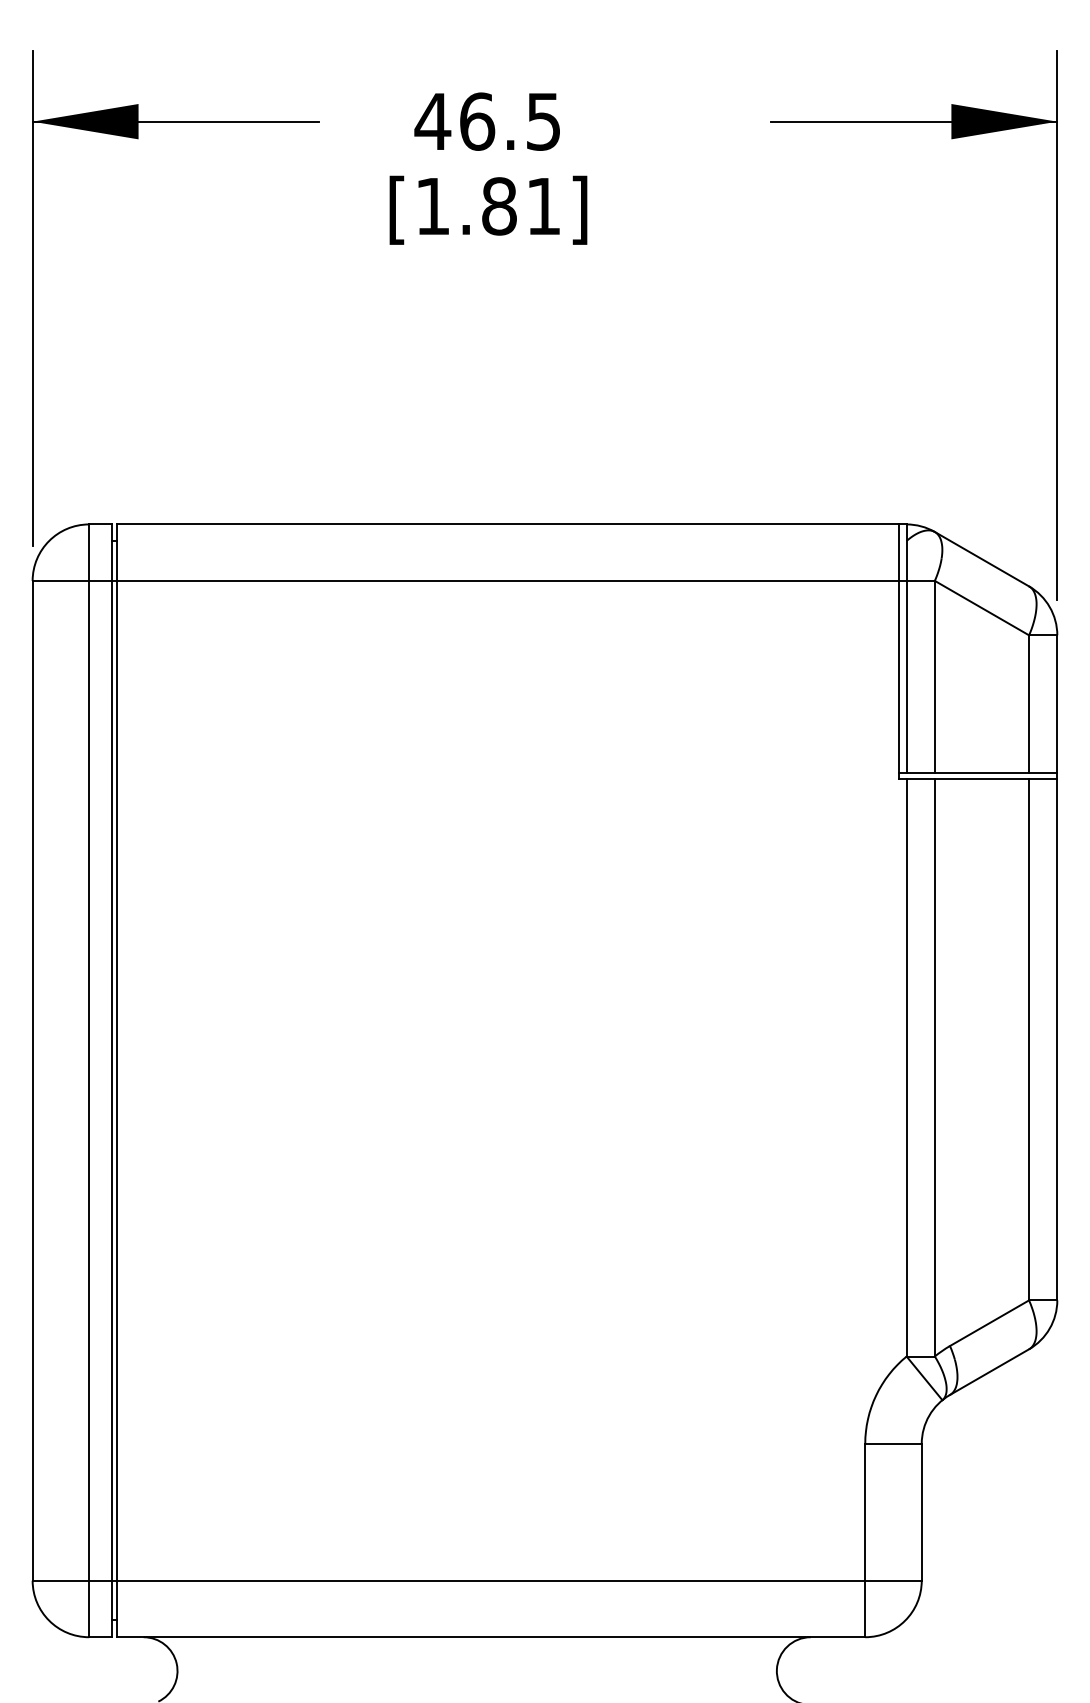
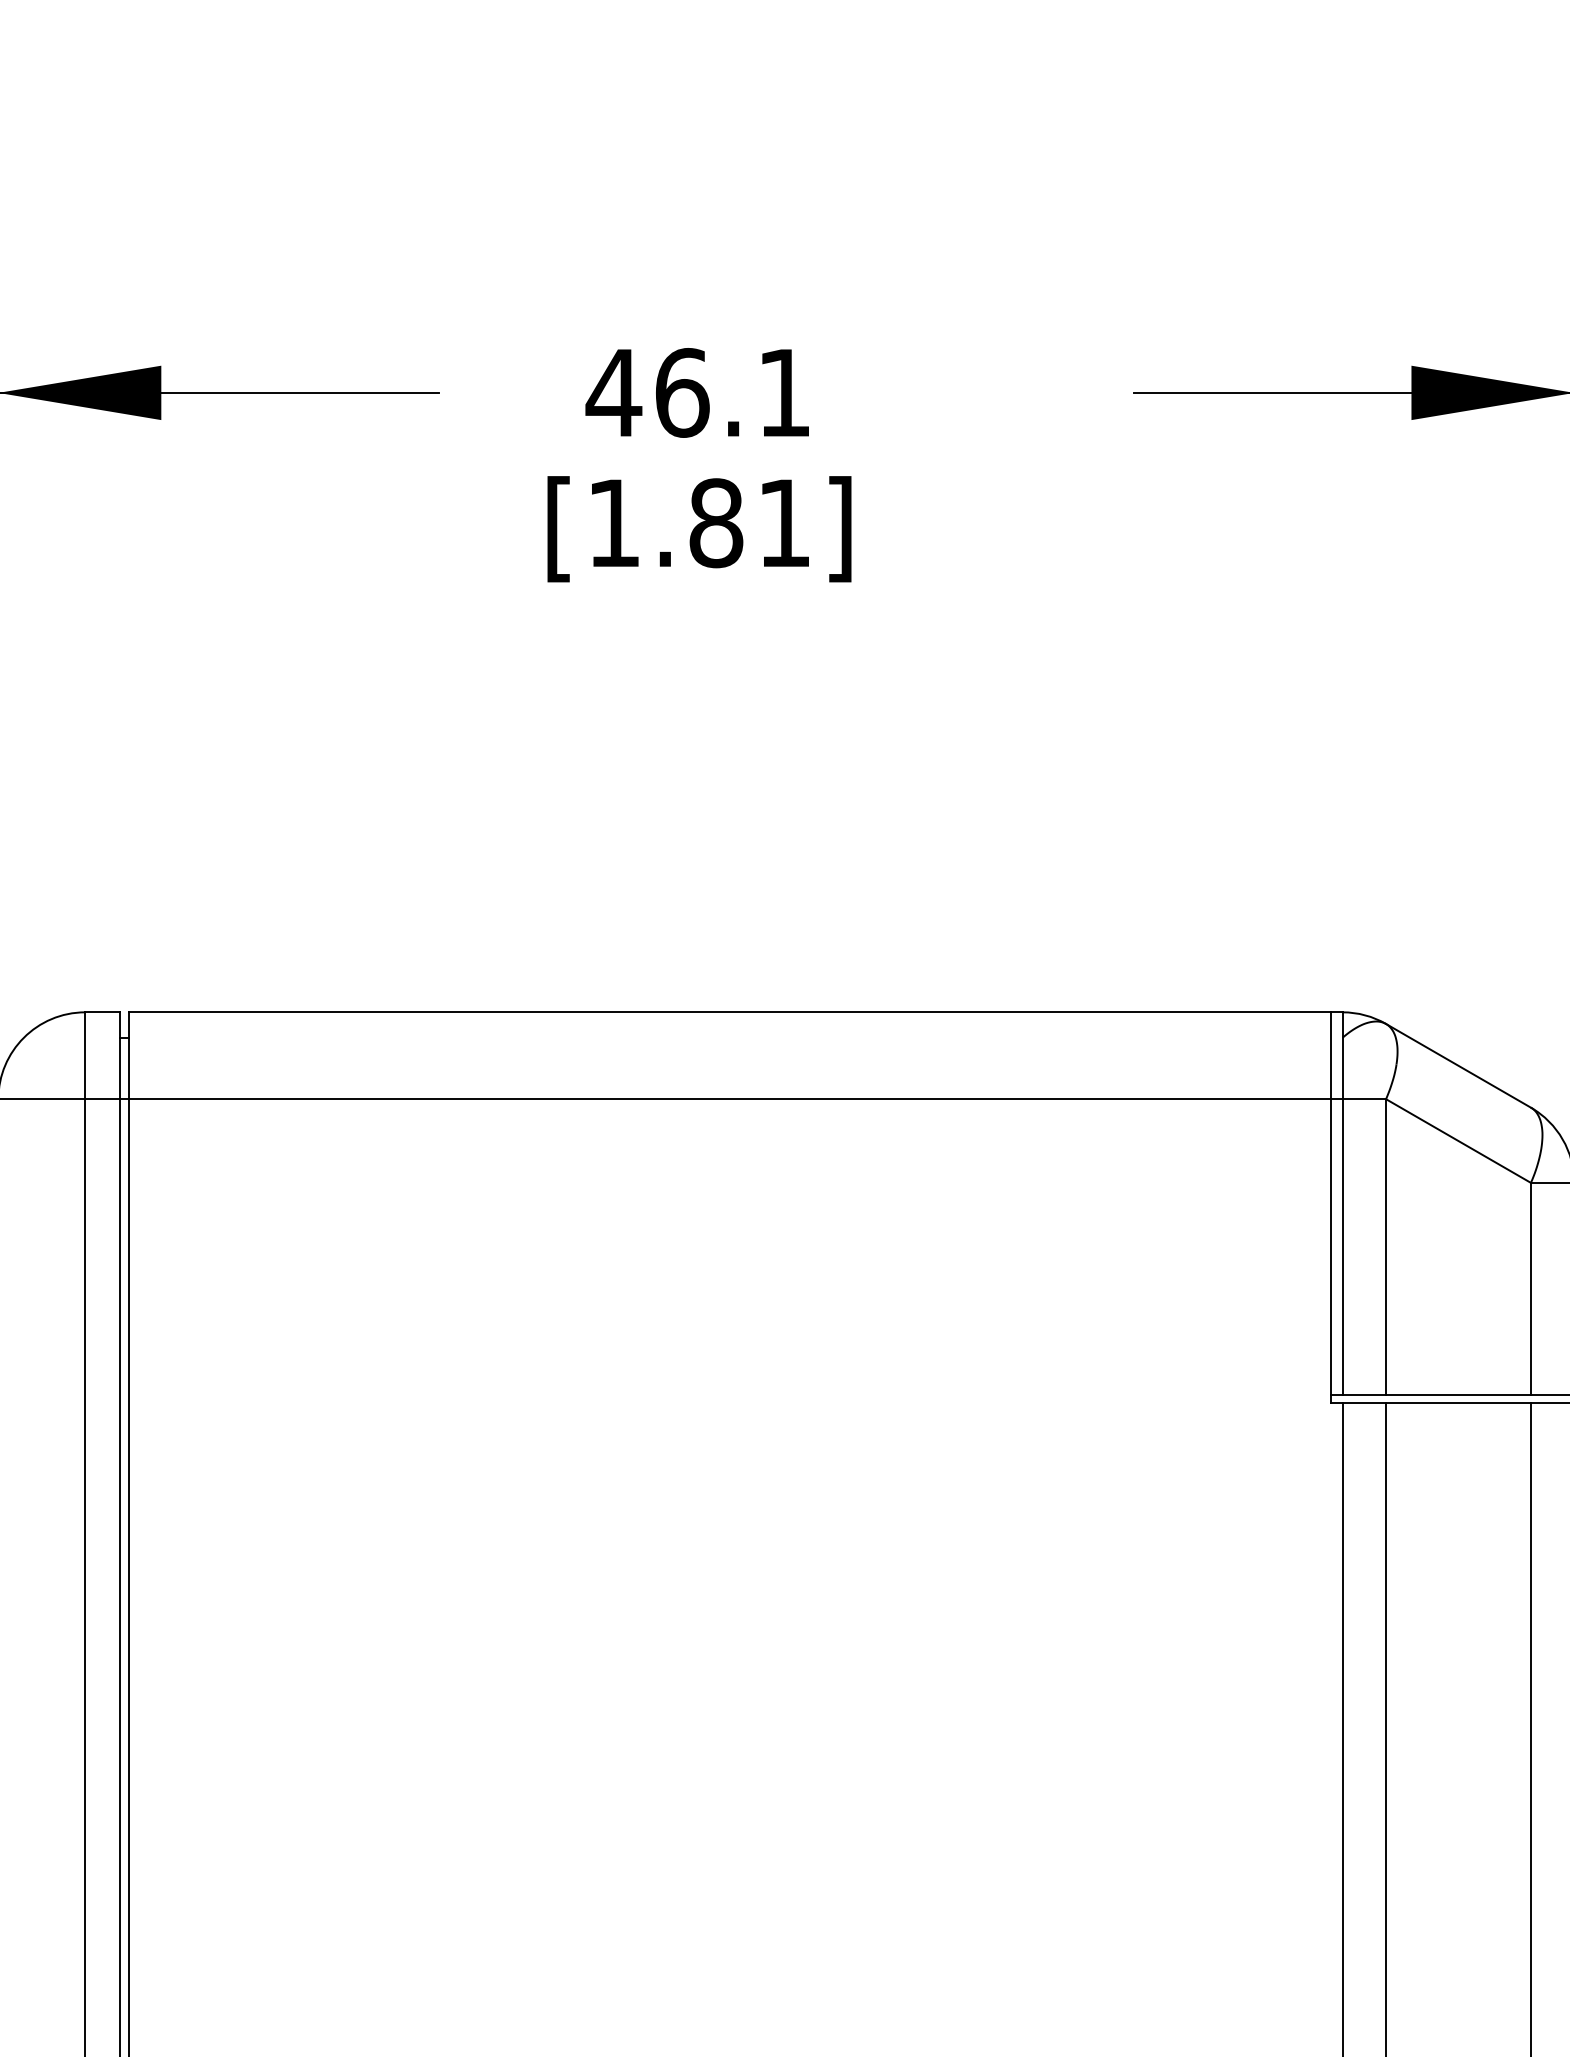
text: (543, 121) -> (784, 392), 46.5 -> 46.1

